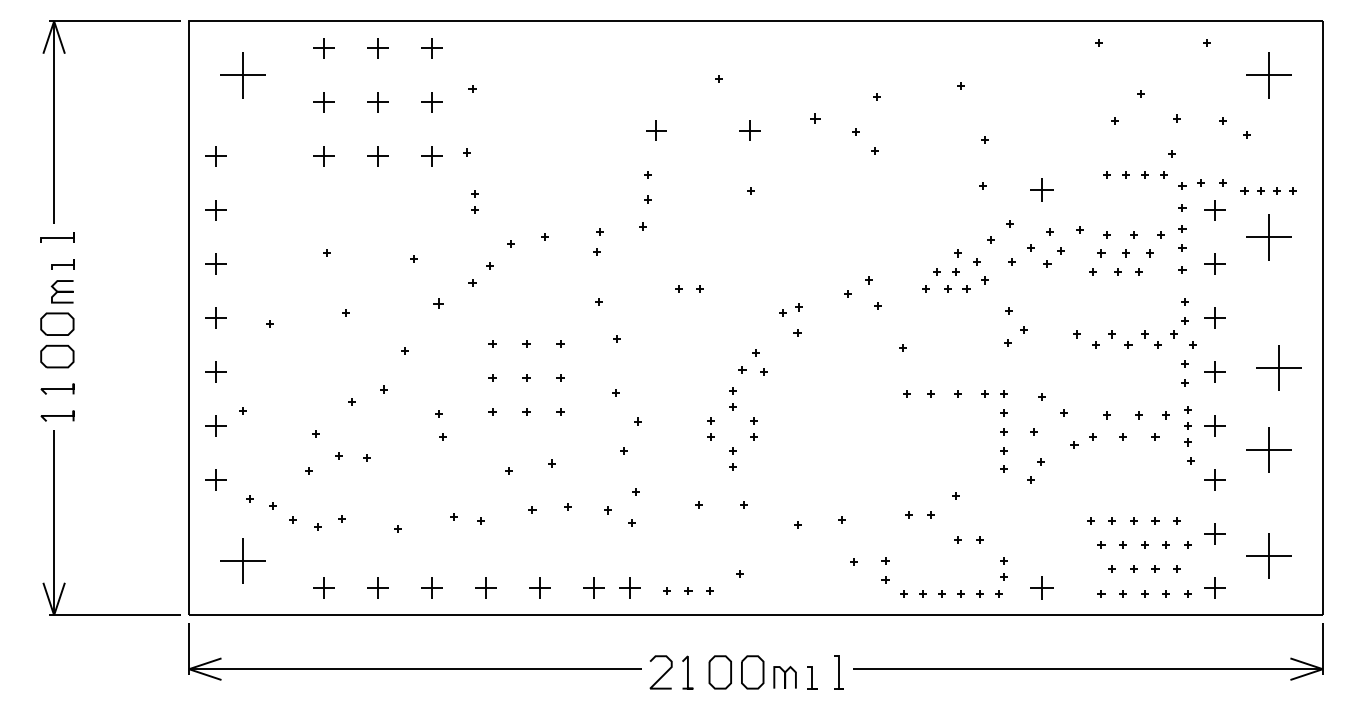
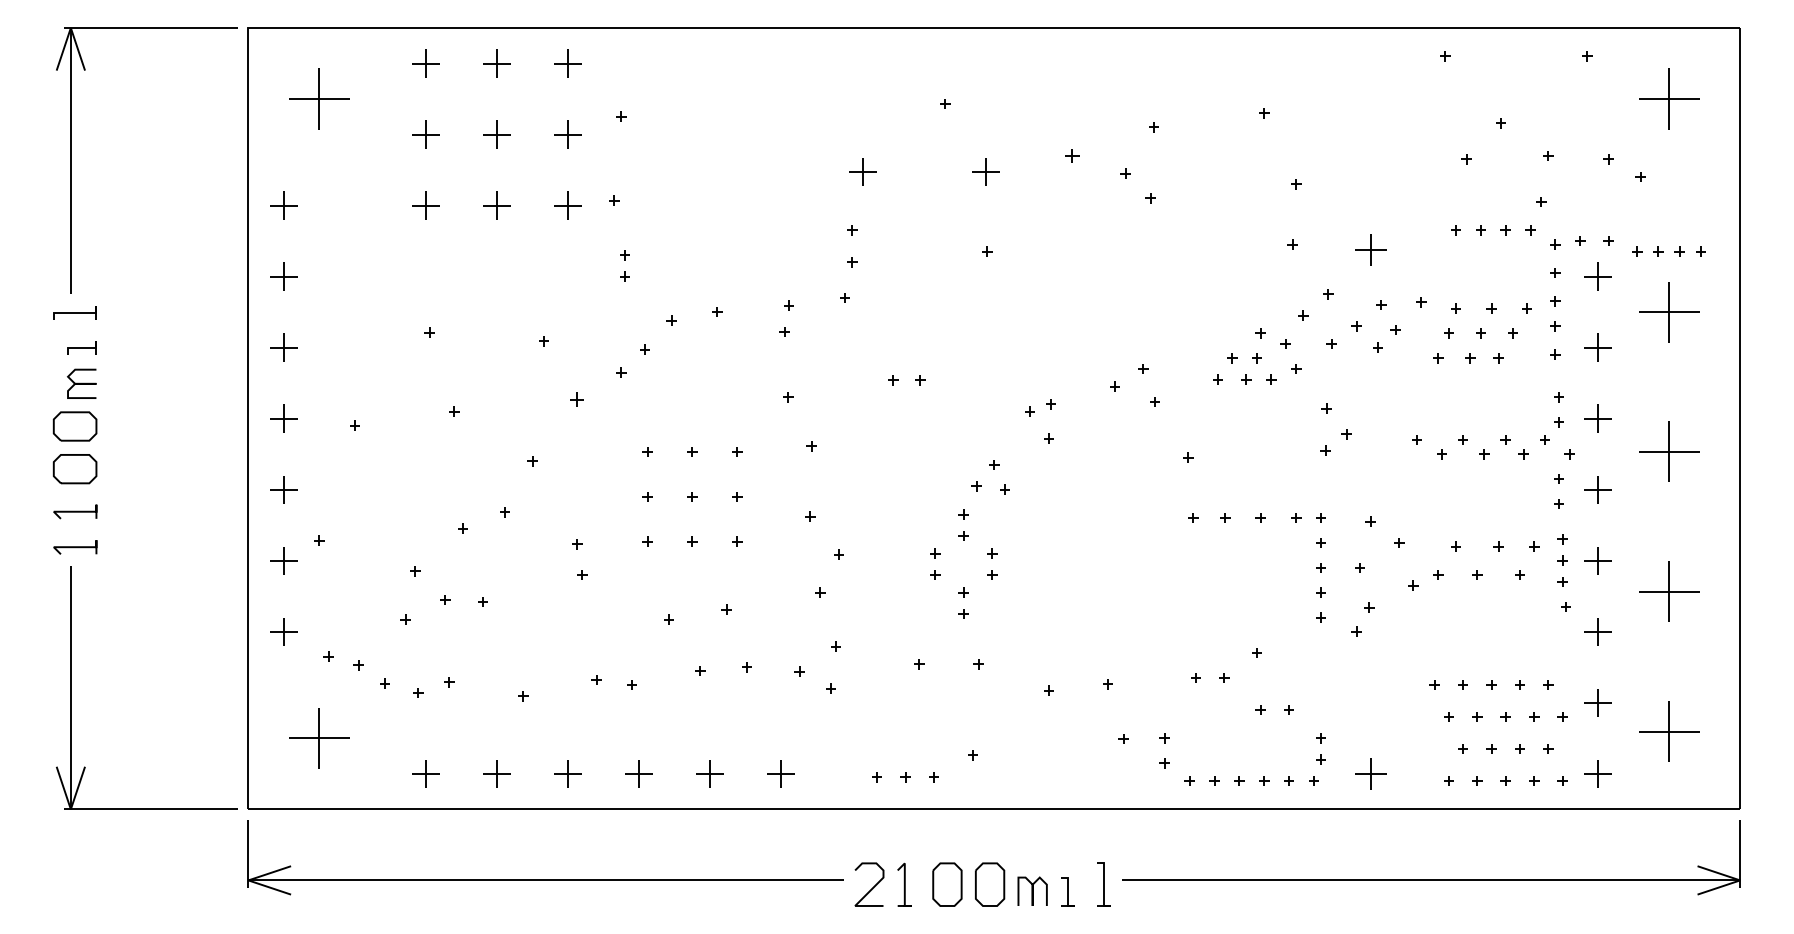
part: (1278, 367) -> (1669, 451), moved
part: (629, 587) -> (827, 773), removed

